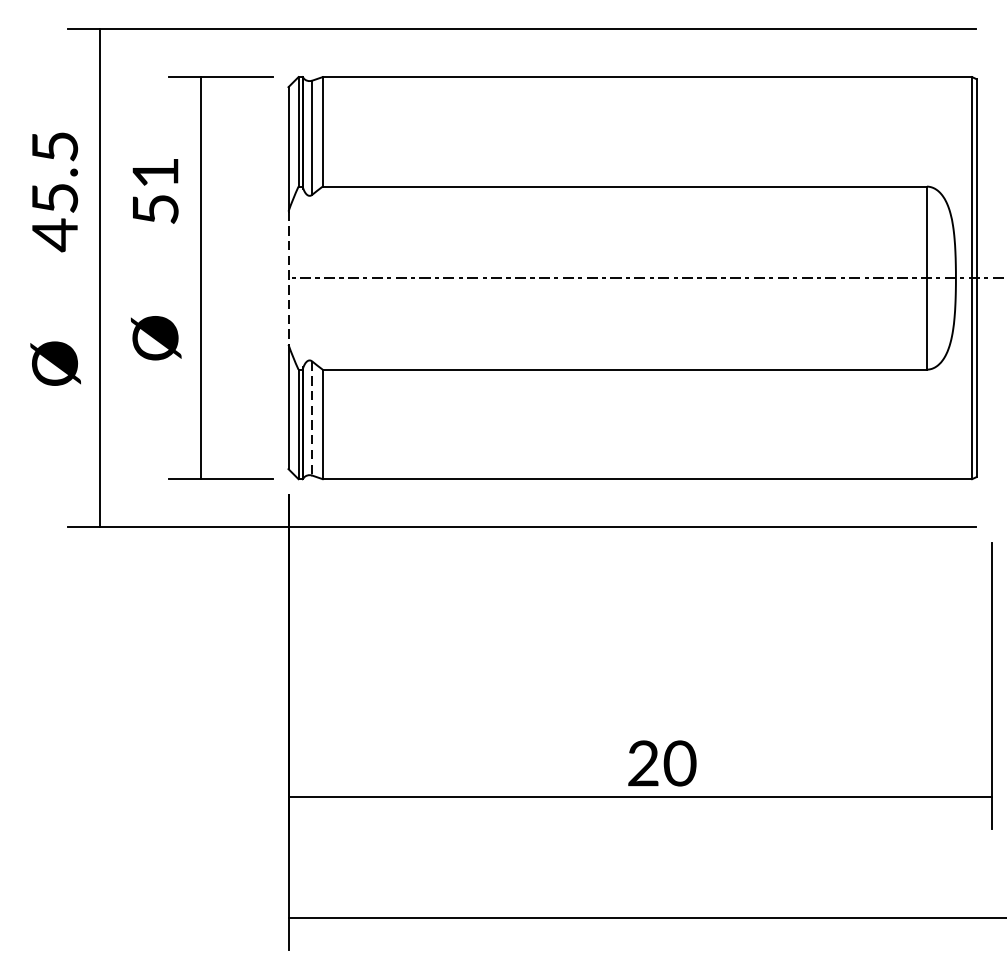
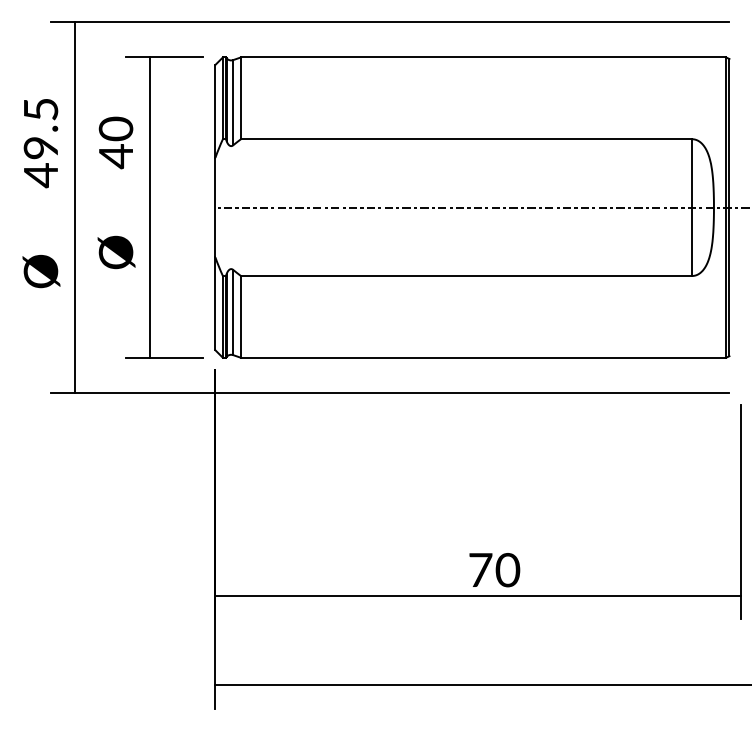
text: (154, 190) -> (115, 142), 51 -> 40
text: (54, 199) -> (40, 148), 45.5 -> 49.5
line: (288, 277) -> (215, 207), dashed -> solid
line: (312, 418) -> (233, 312), dashed -> solid
text: (643, 762) -> (480, 569), 20 -> 70

